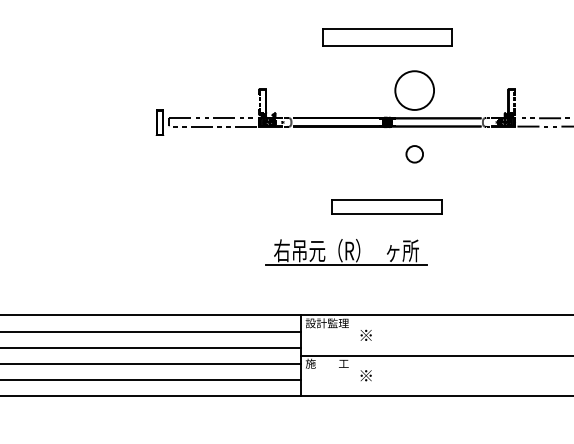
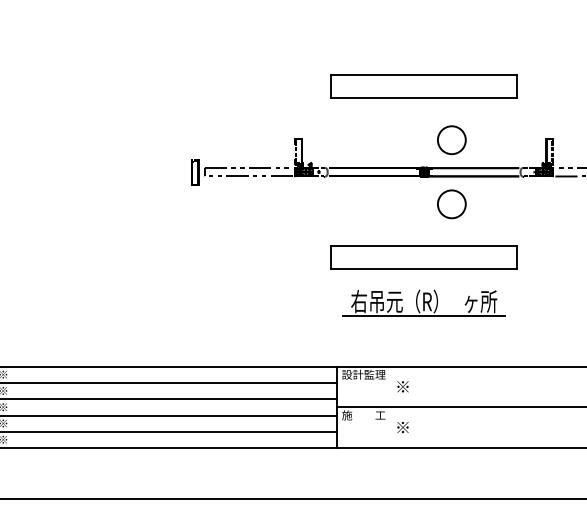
part: (386, 37) -> (423, 86), size x1.43
circle: (414, 90) -> (451, 140), size x0.71
circle: (414, 154) -> (451, 204), size x1.67
part: (386, 207) -> (423, 257), size x1.67
part: (345, 251) -> (423, 302), moved

